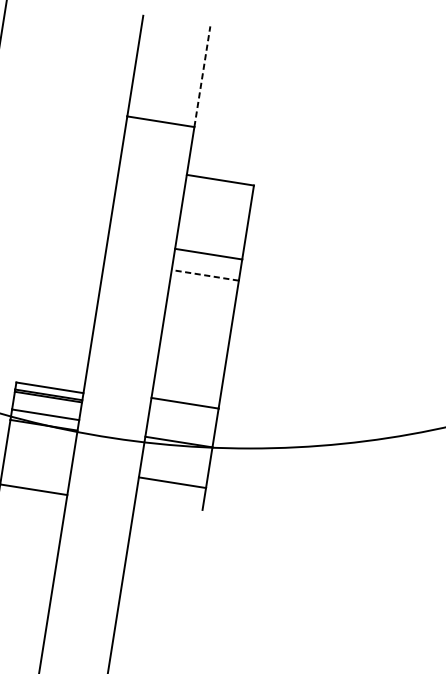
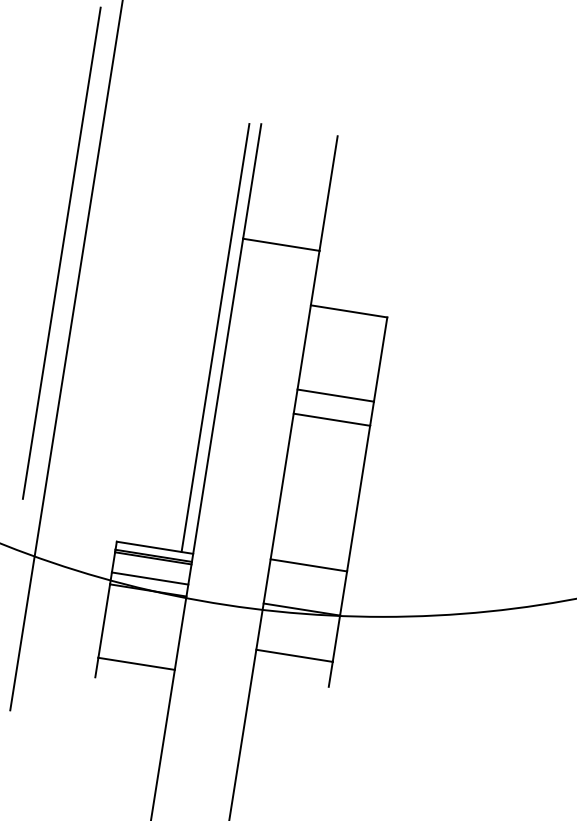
line: (202, 76) -> (328, 193), dashed -> solid
line: (103, 204) -> (215, 338), added
line: (204, 275) -> (331, 419), dashed -> solid

